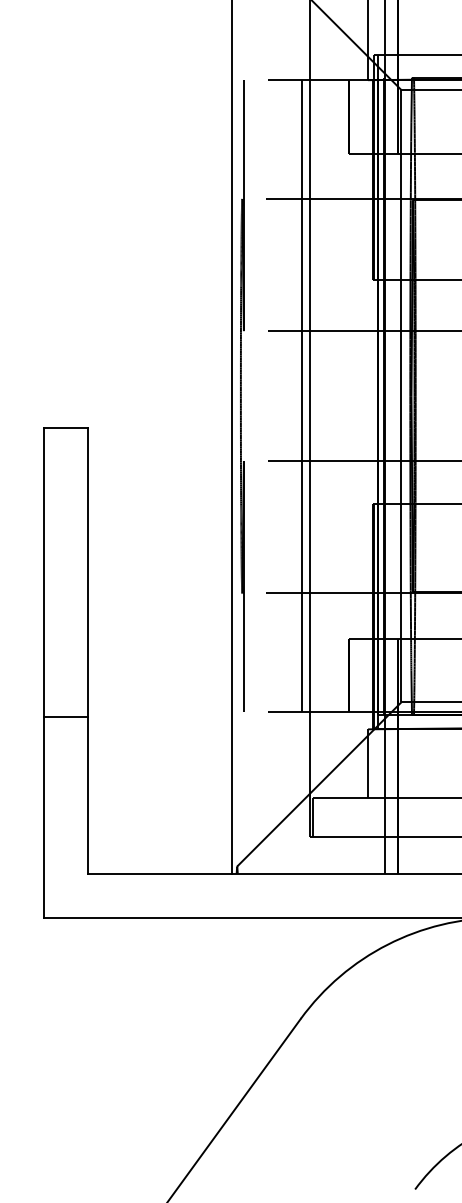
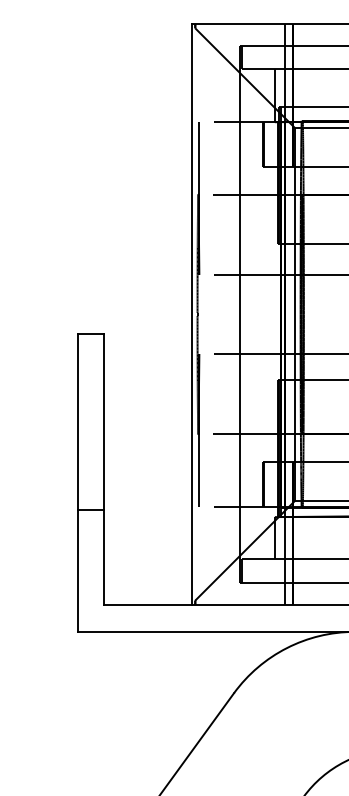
line: (301, 396) -> (234, 314), removed

